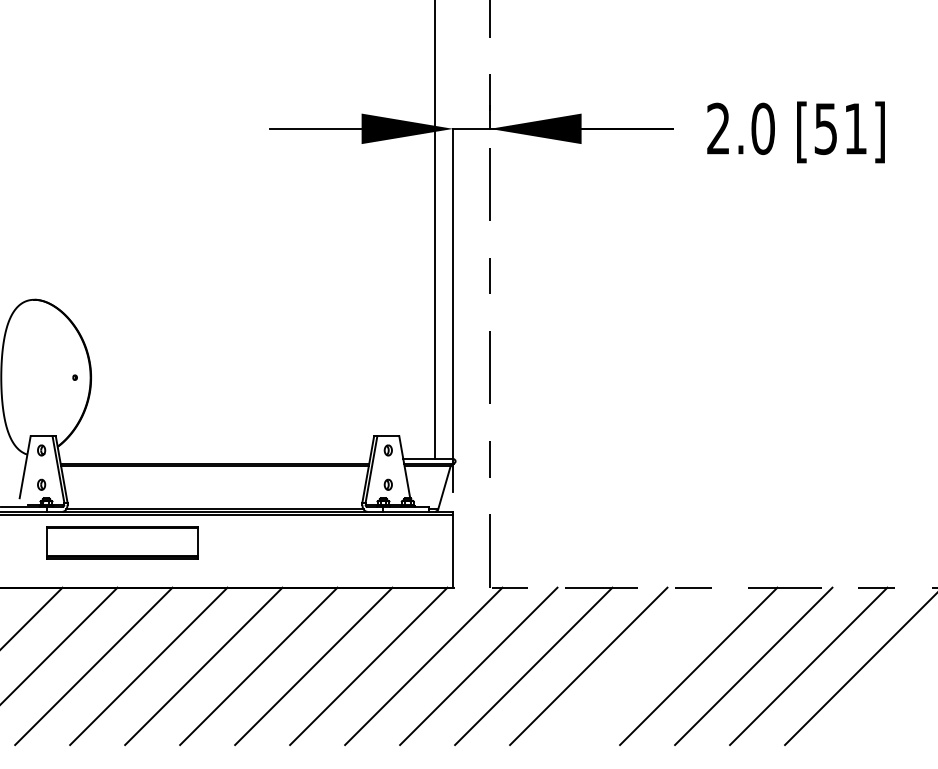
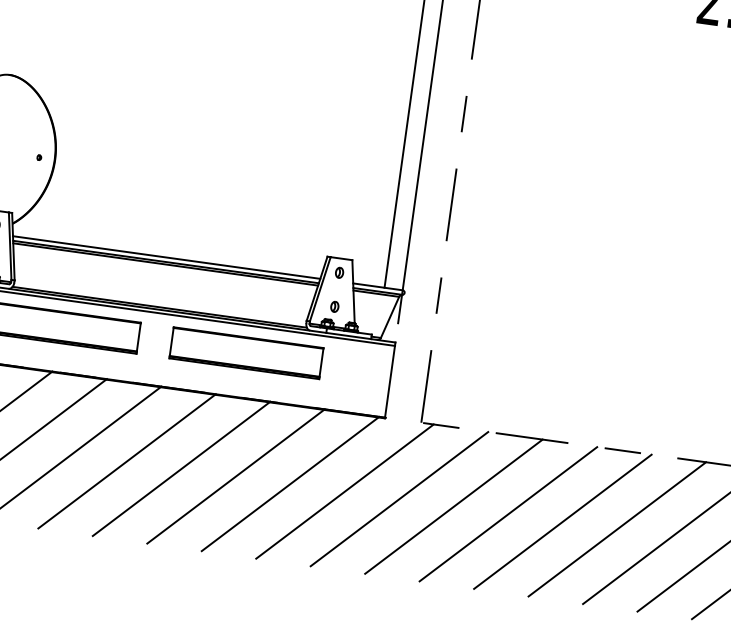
line: (214, 459) -> (166, 257), added
part: (307, 542) -> (246, 352), added
line: (643, 666) -> (562, 521), added

